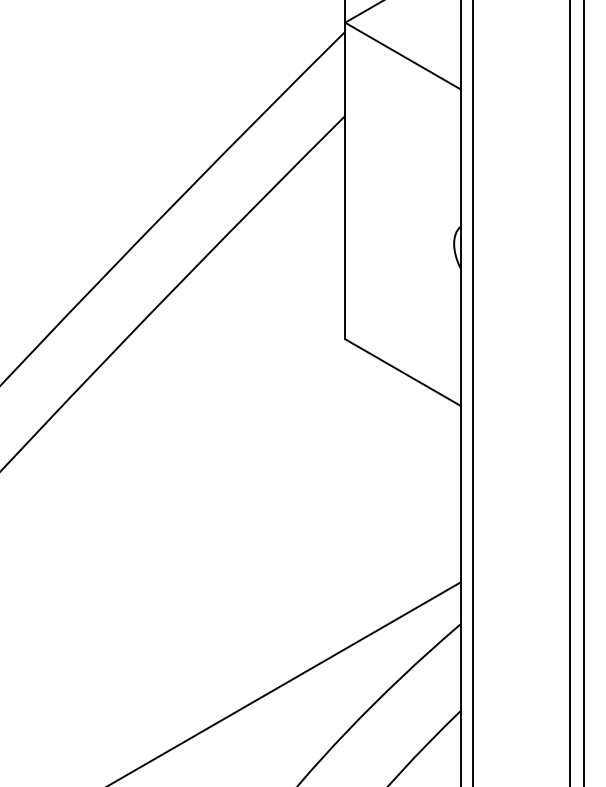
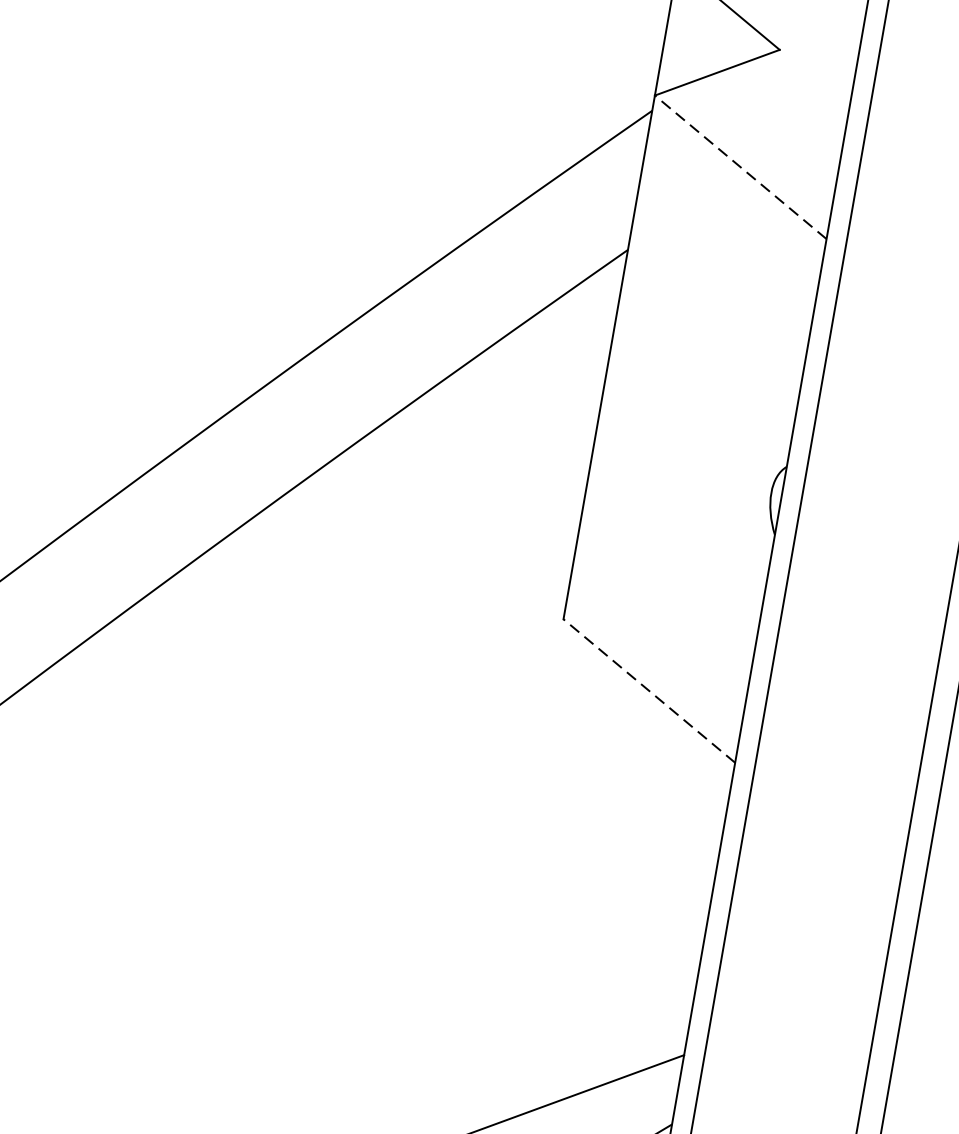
line: (402, 56) -> (740, 168), solid -> dashed
line: (402, 372) -> (648, 690), solid -> dashed

